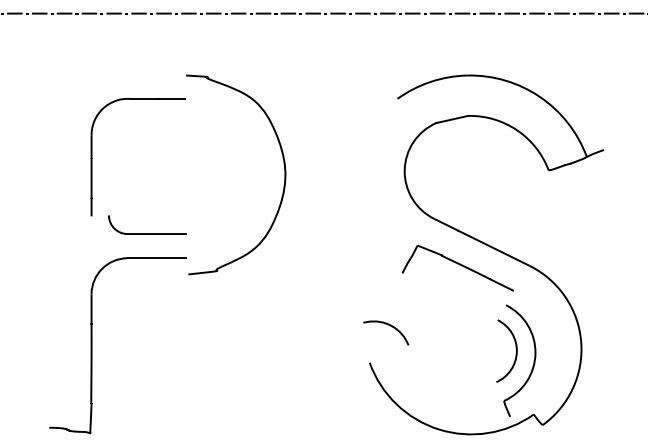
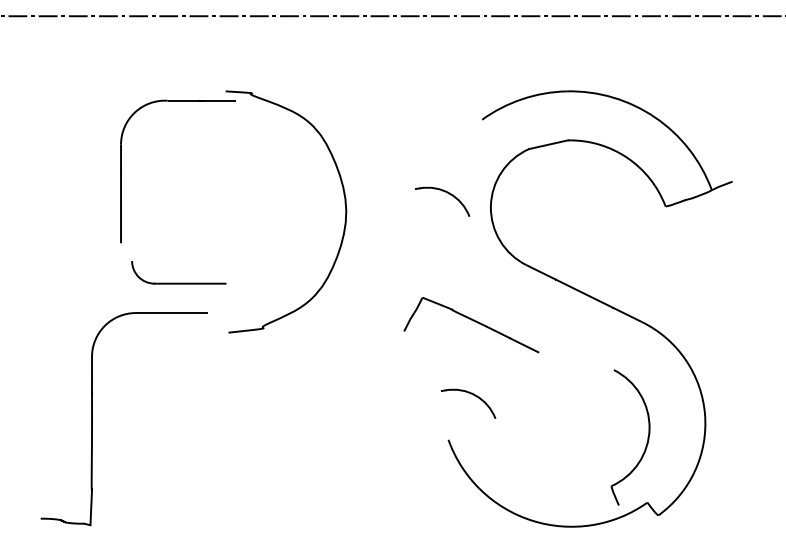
part: (91, 157) -> (121, 171), moved
part: (366, 158) -> (444, 192), added
part: (457, 268) -> (471, 325), moved
part: (91, 345) -> (92, 419), moved
arc: (515, 347) -> (625, 421), removed

